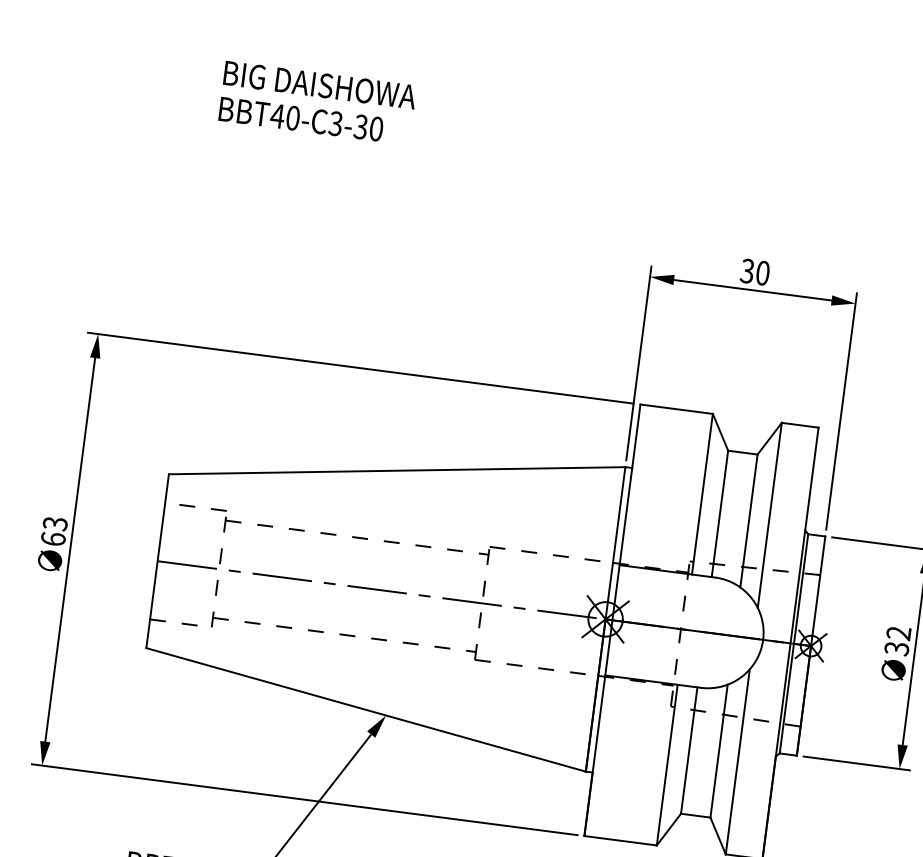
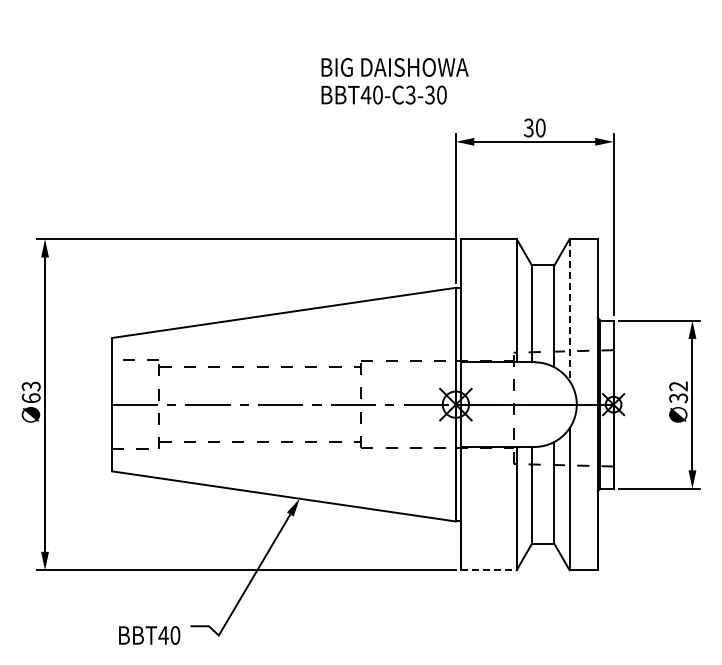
text: (316, 103) -> (394, 81), moved
line: (769, 515) -> (569, 310), solid -> dashed
line: (620, 840) -> (488, 570), solid -> dashed

